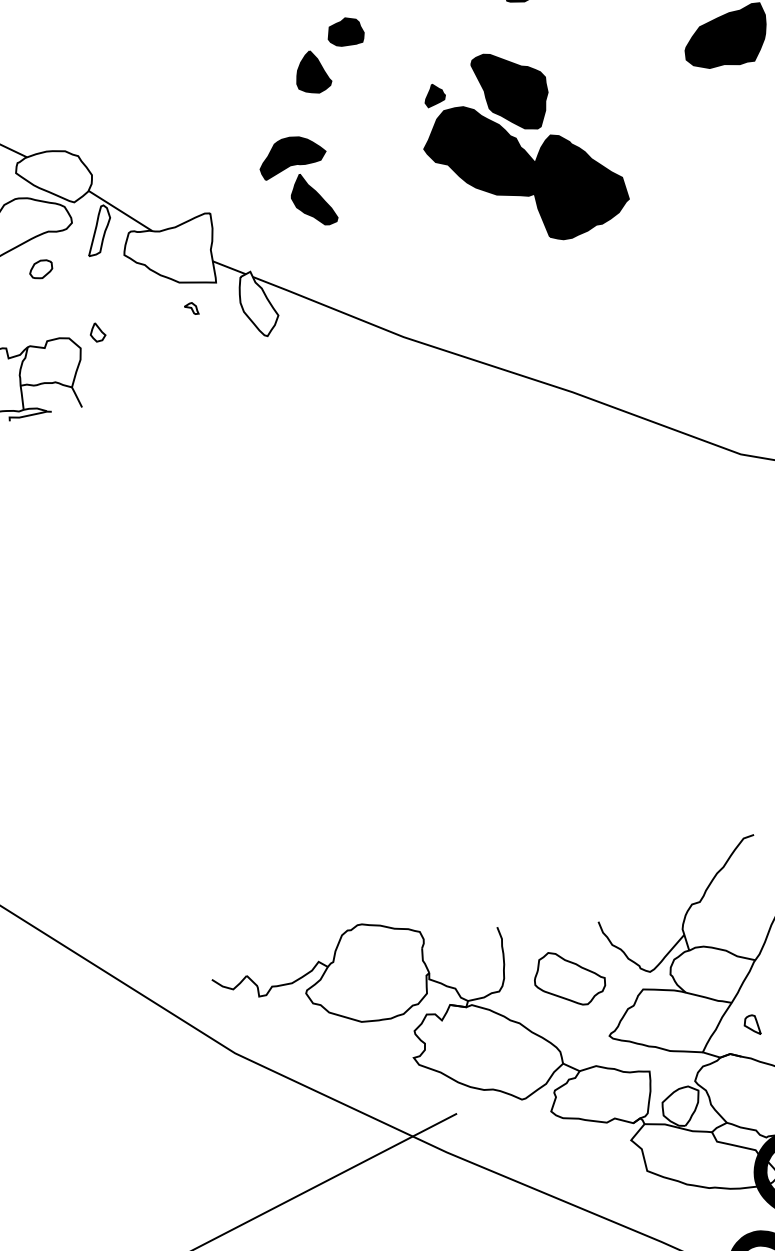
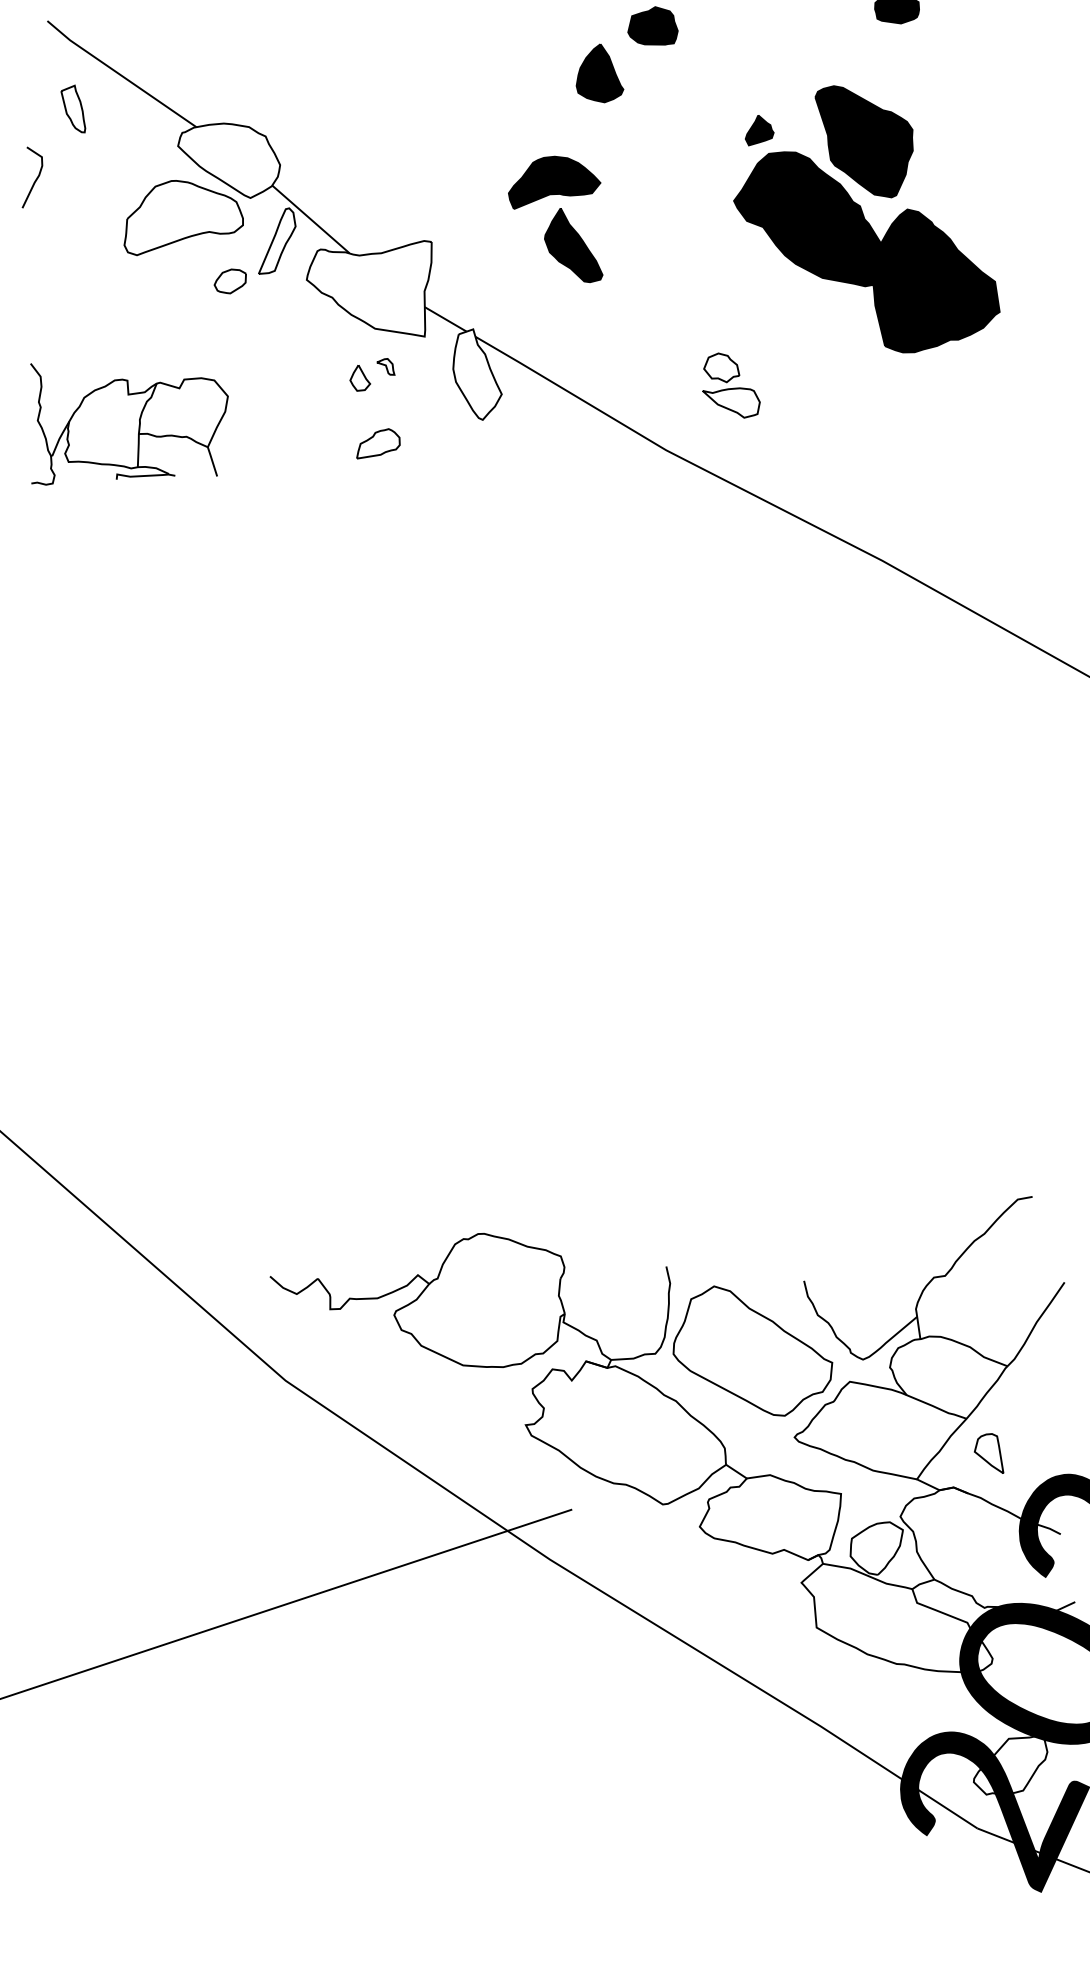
part: (40, 269) -> (229, 281), moved
part: (443, 282) -> (731, 385), added
part: (97, 332) -> (360, 378), moved
part: (194, 365) -> (378, 443), added
part: (569, 978) -> (752, 1350), size x1.67
part: (752, 1025) -> (989, 1453), size x1.43

